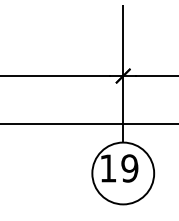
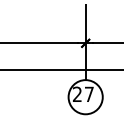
text: (117, 168) -> (82, 94), 19 -> 27

